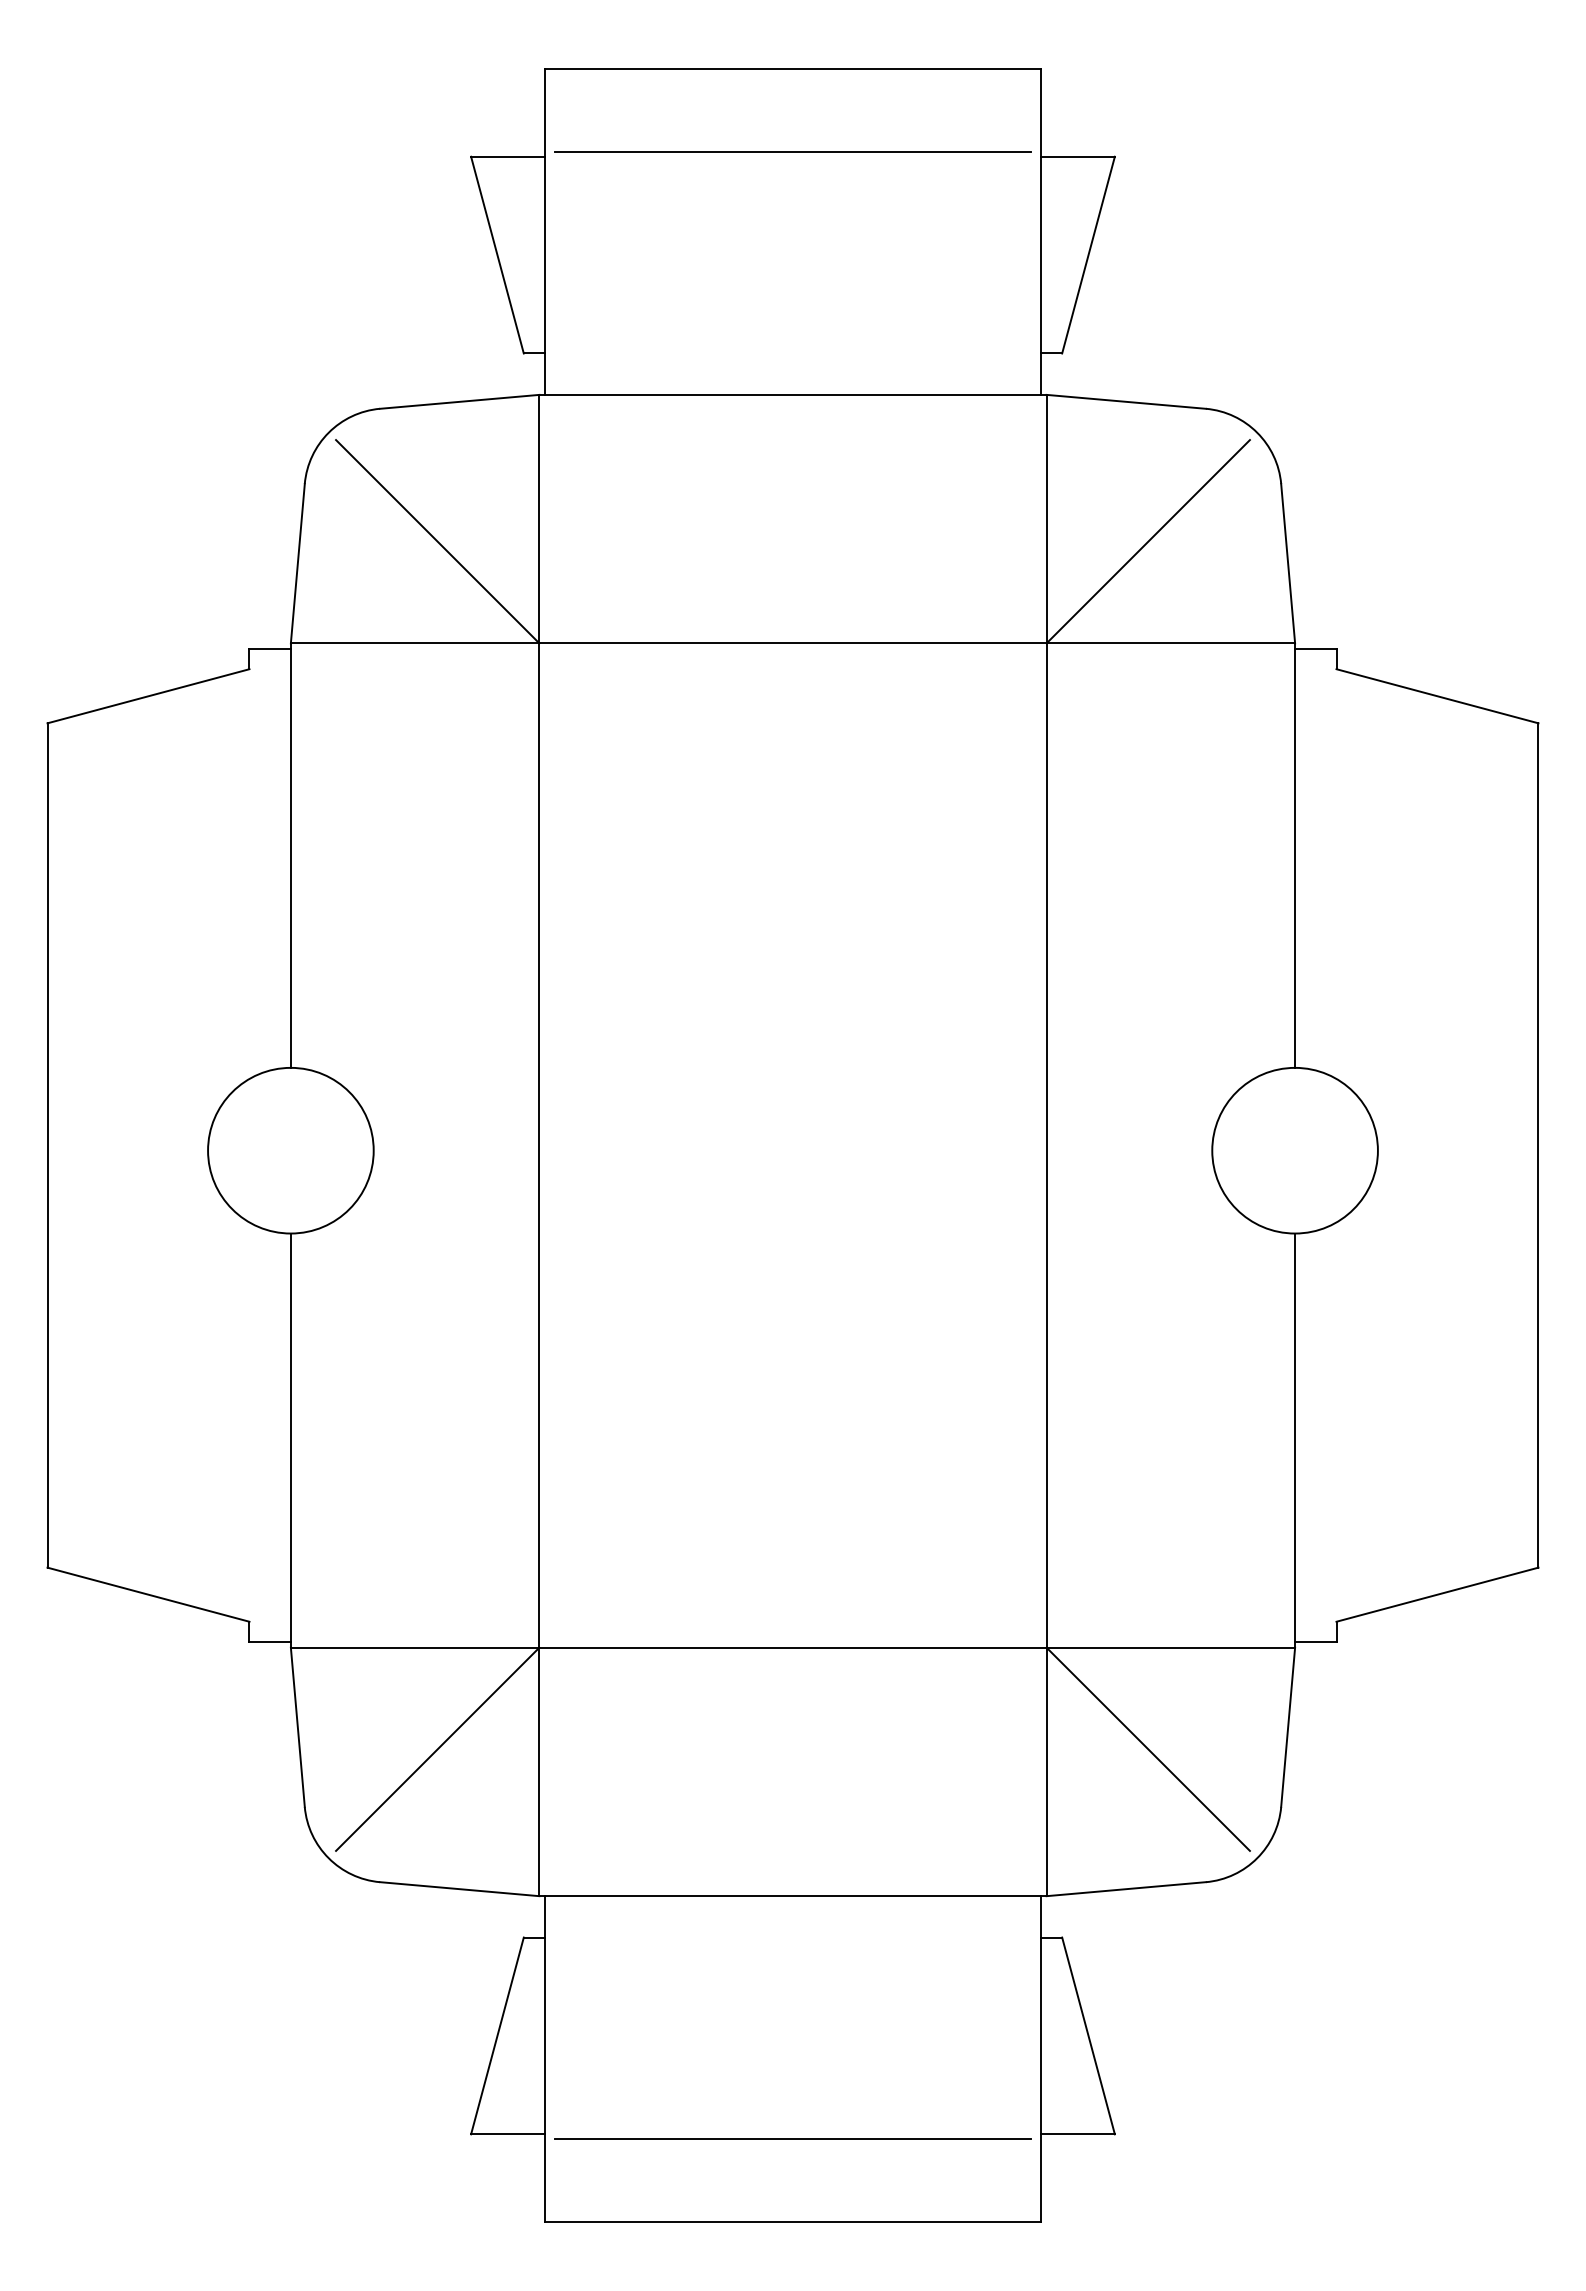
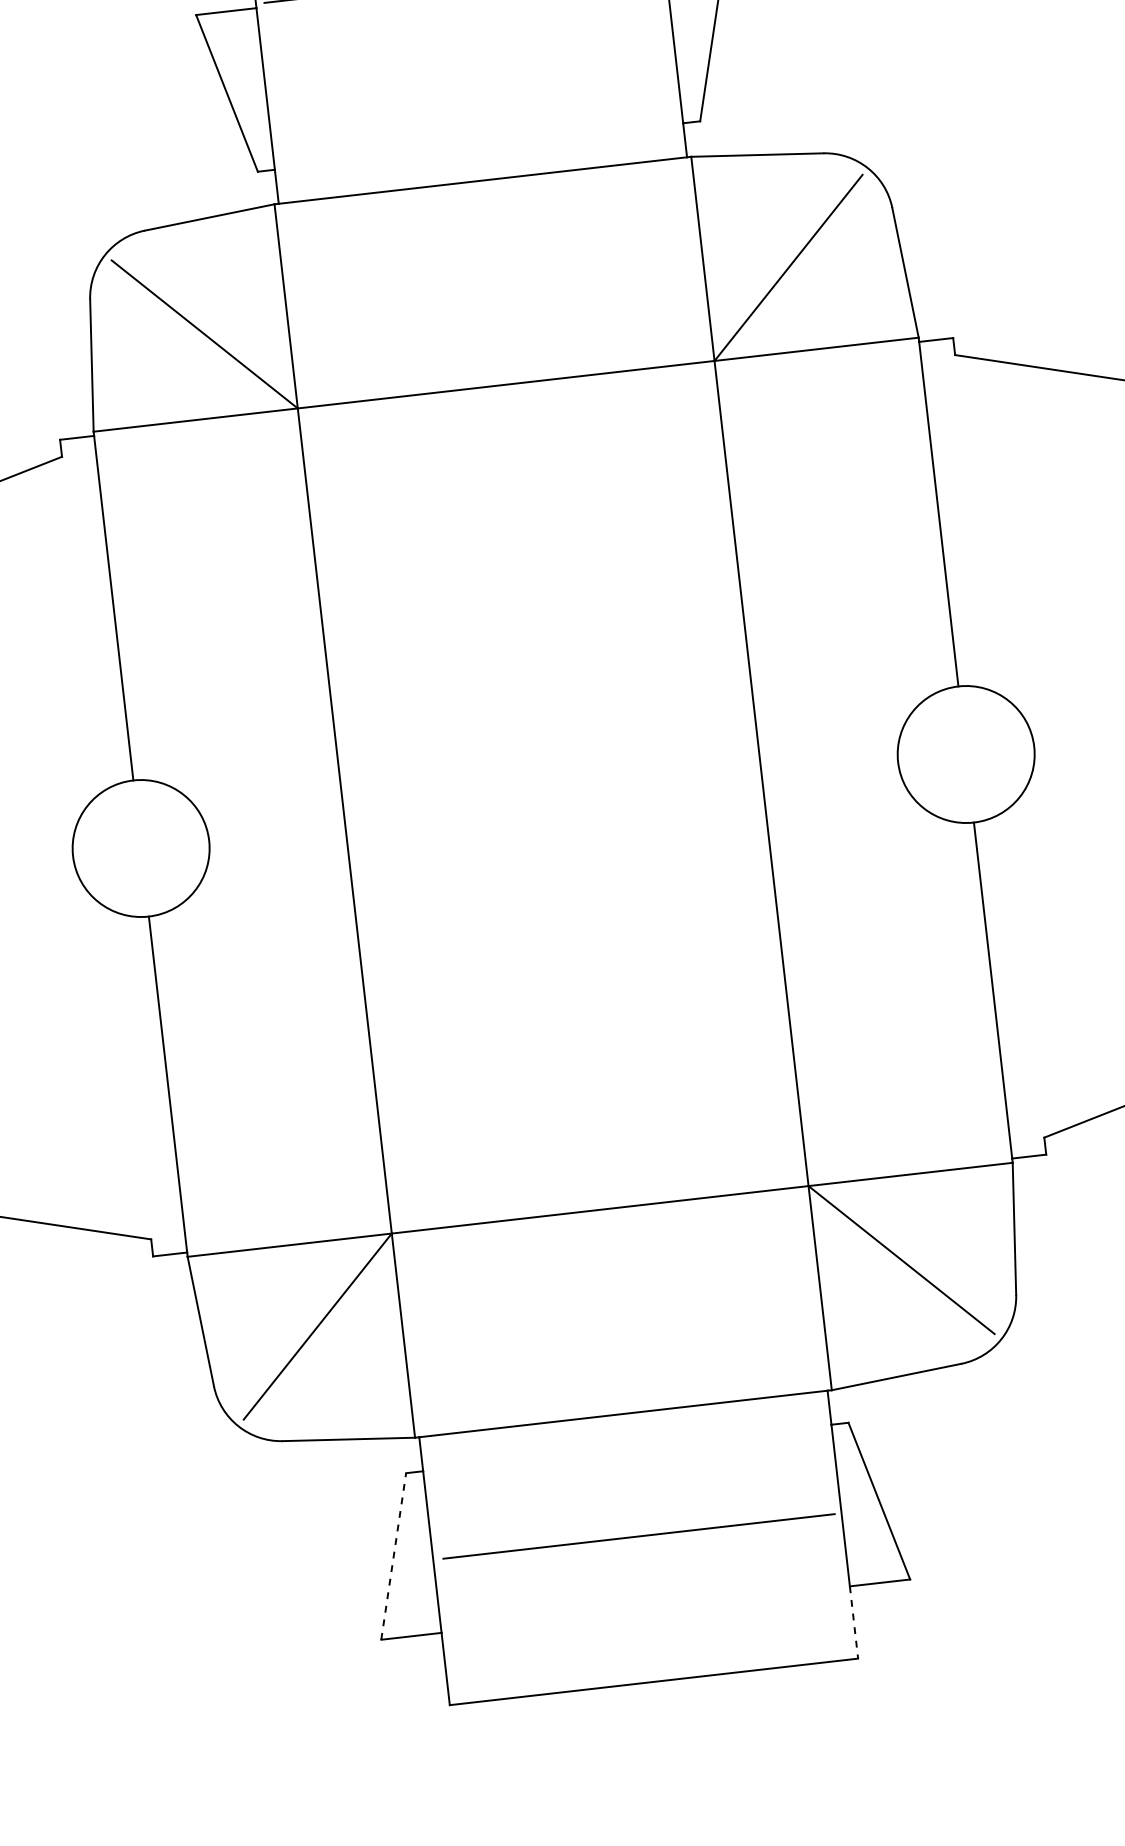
line: (497, 2035) -> (393, 1556), solid -> dashed
line: (792, 2138) -> (638, 1535), moved
line: (1041, 2178) -> (854, 1622), solid -> dashed

